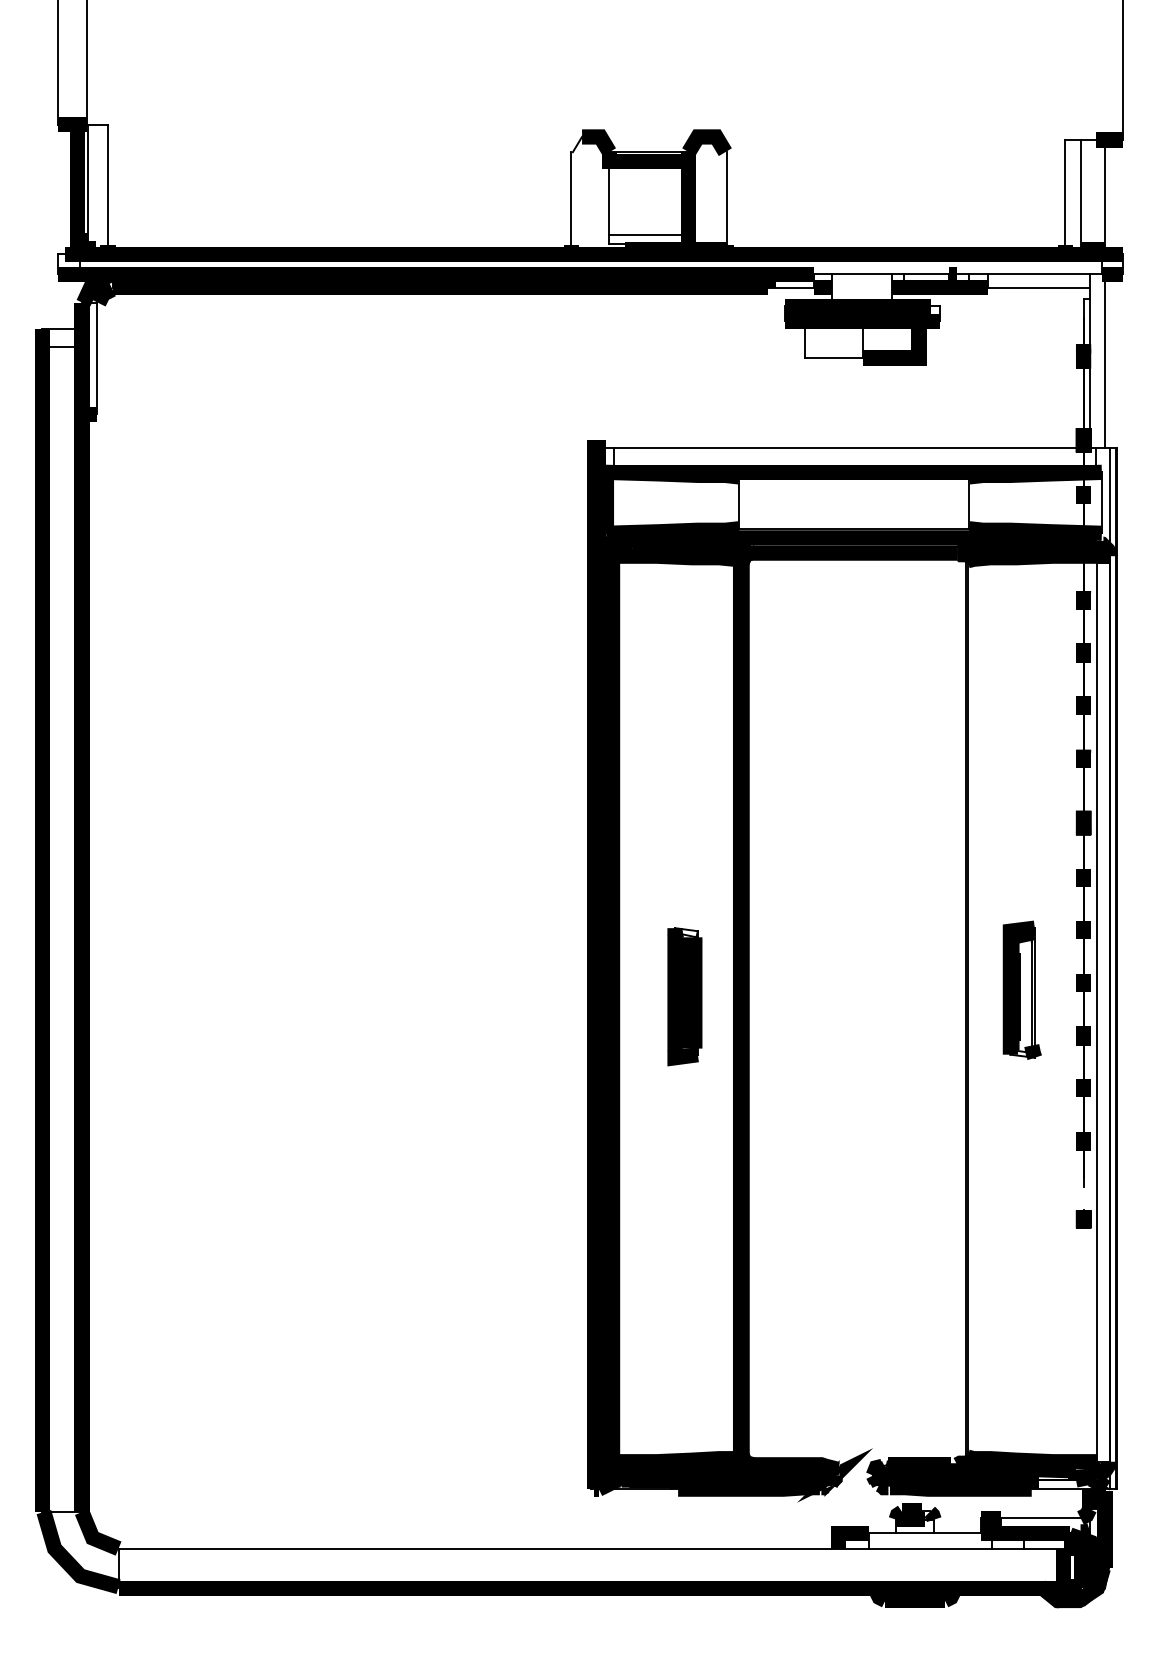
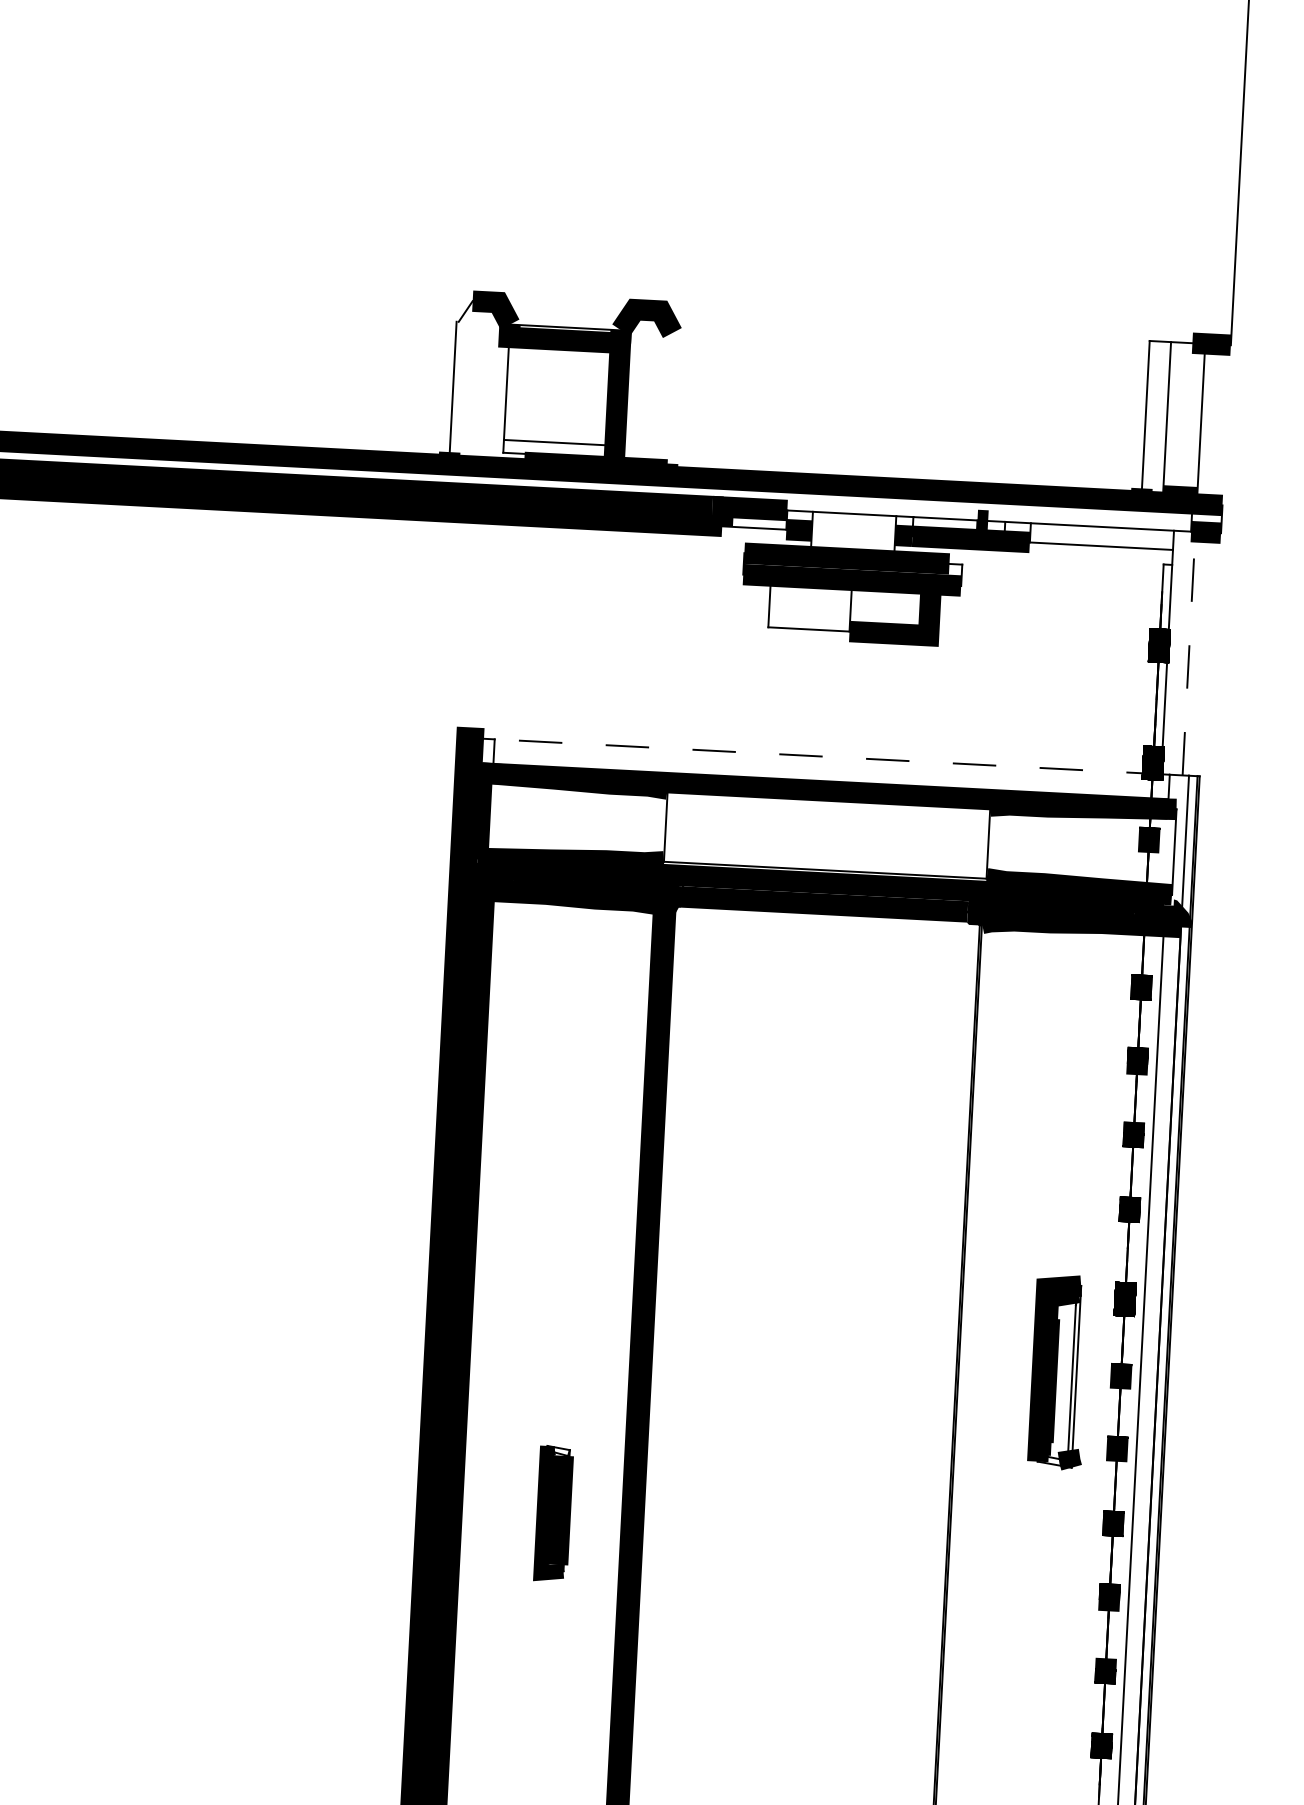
line: (726, 198) -> (670, 398), removed
line: (1104, 361) -> (1188, 654), solid -> dashed
line: (854, 447) -> (831, 756), solid -> dashed
part: (1021, 989) -> (1058, 1371), moved
part: (684, 996) -> (553, 1513), size x0.7

